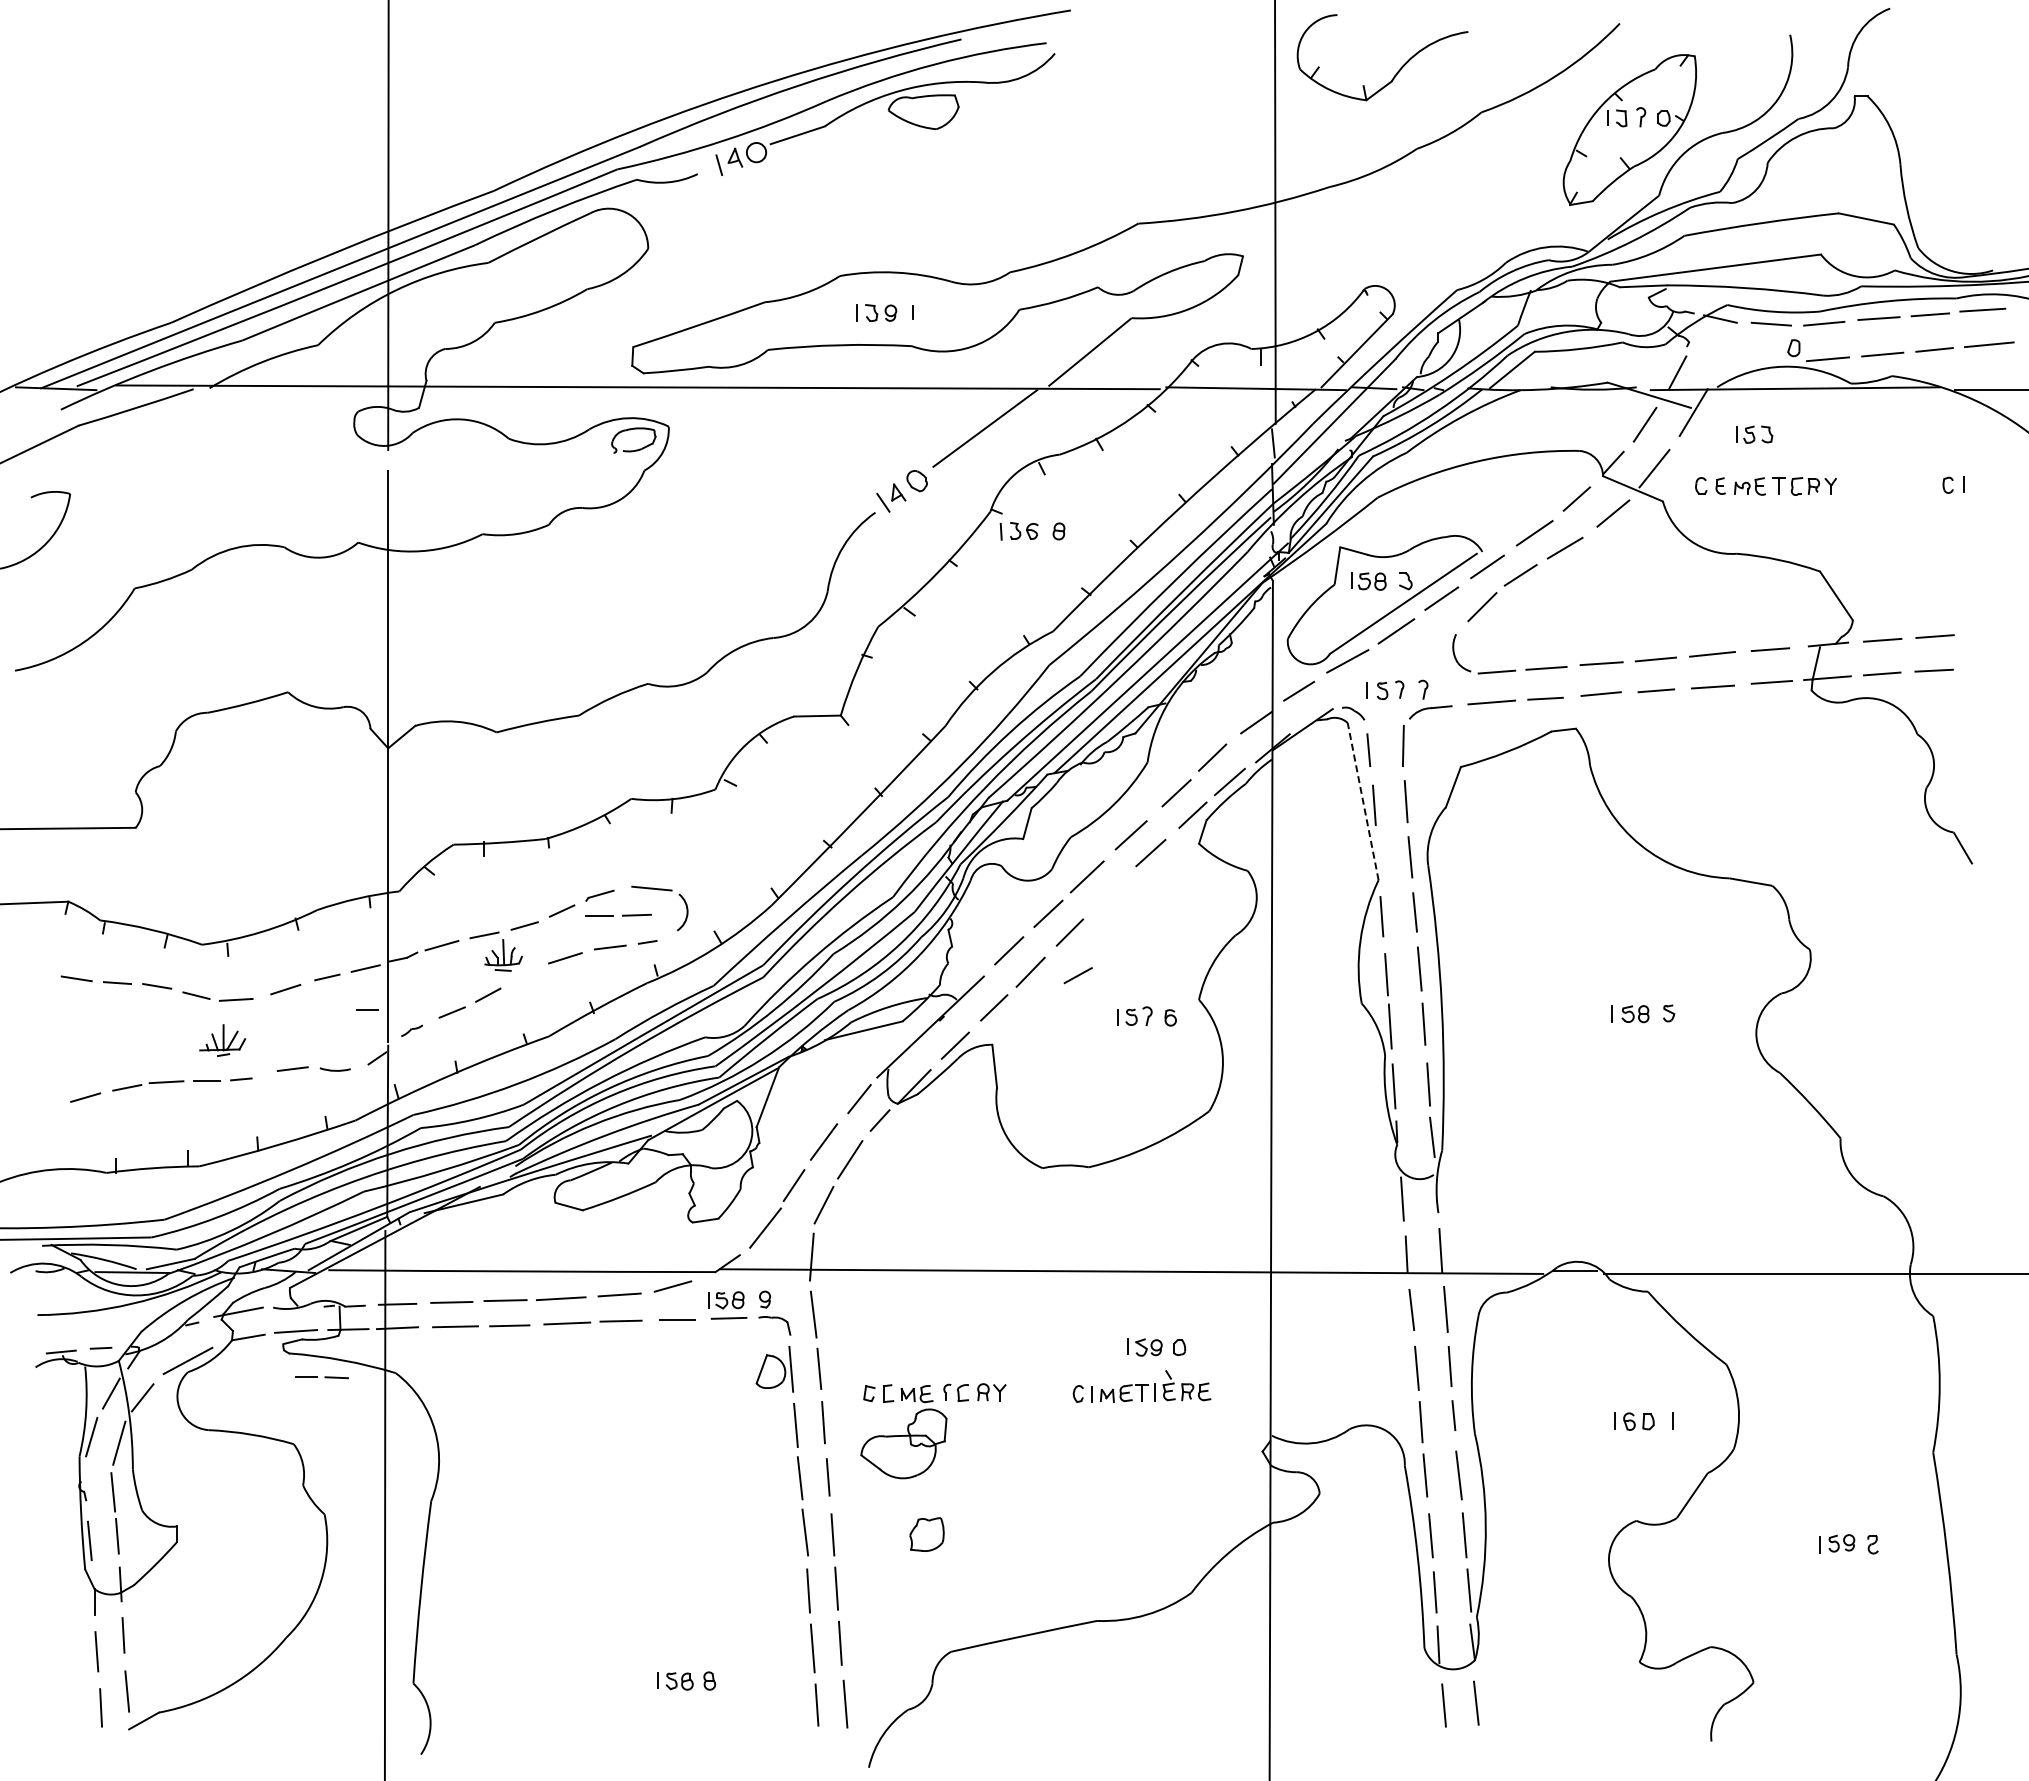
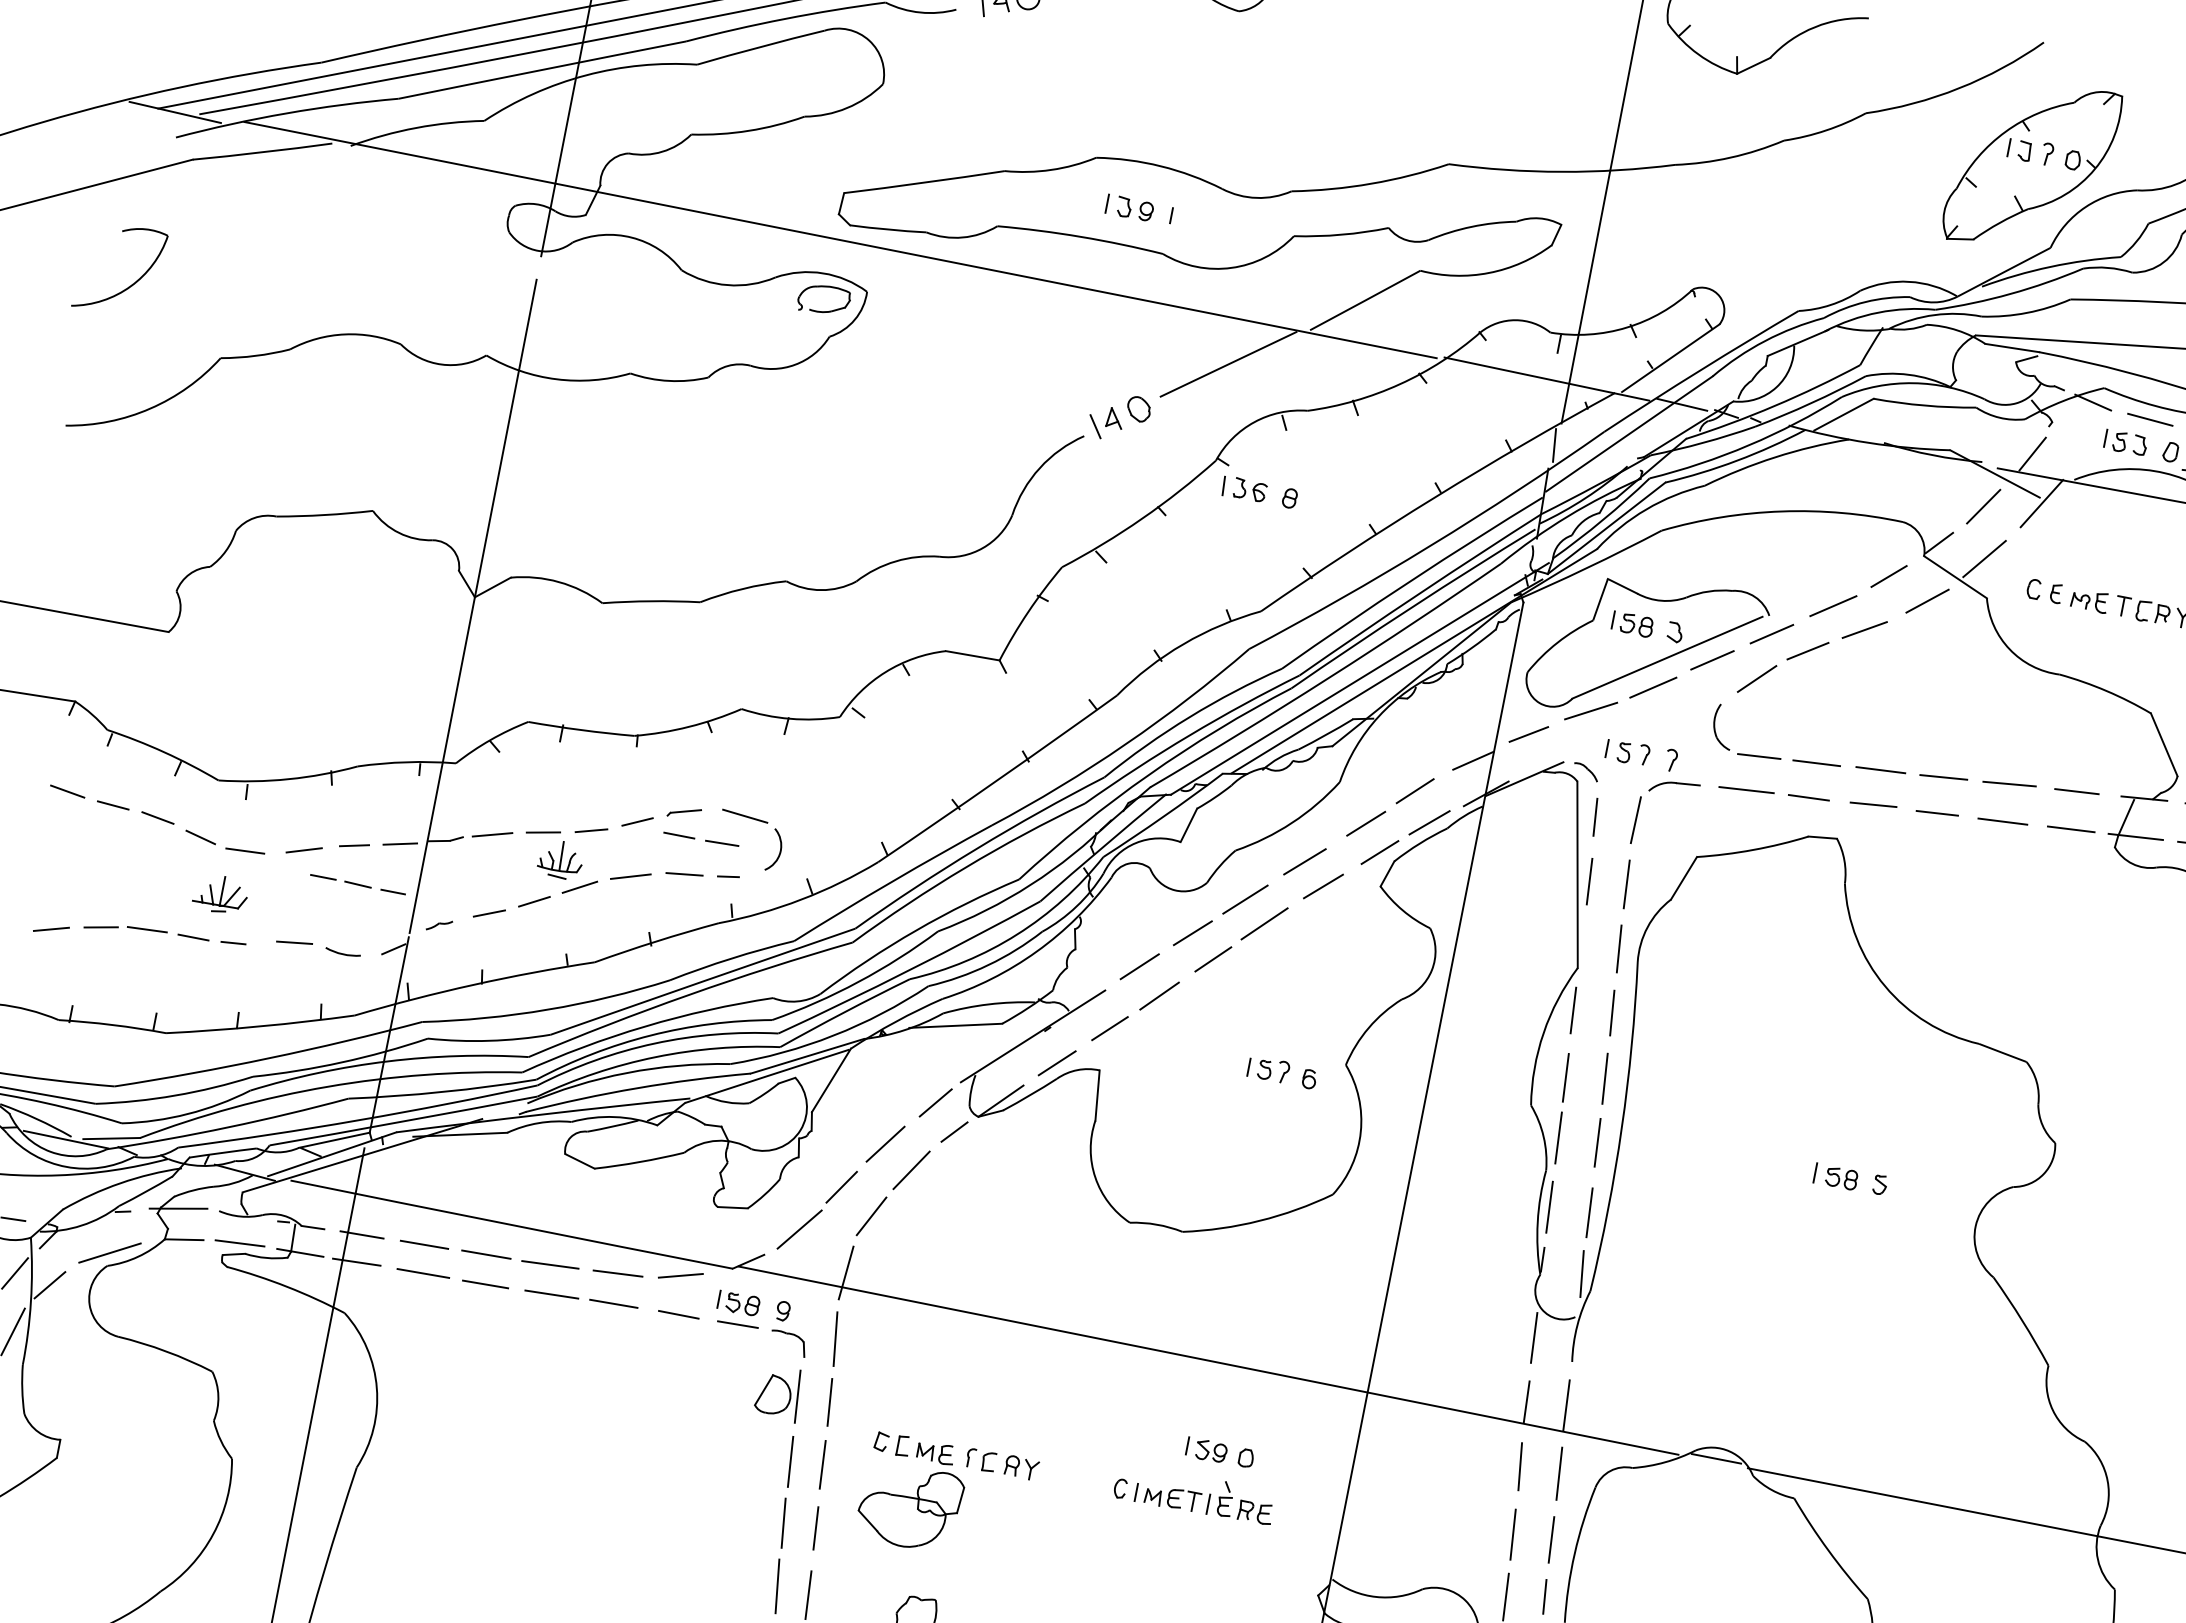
part: (1754, 434) -> (2125, 442), moved
line: (1363, 801) -> (1577, 874), dashed -> solid
line: (1107, 894) -> (1264, 924), added
line: (1077, 975) -> (579, 887), moved
part: (321, 1377) -> (340, 881), moved

